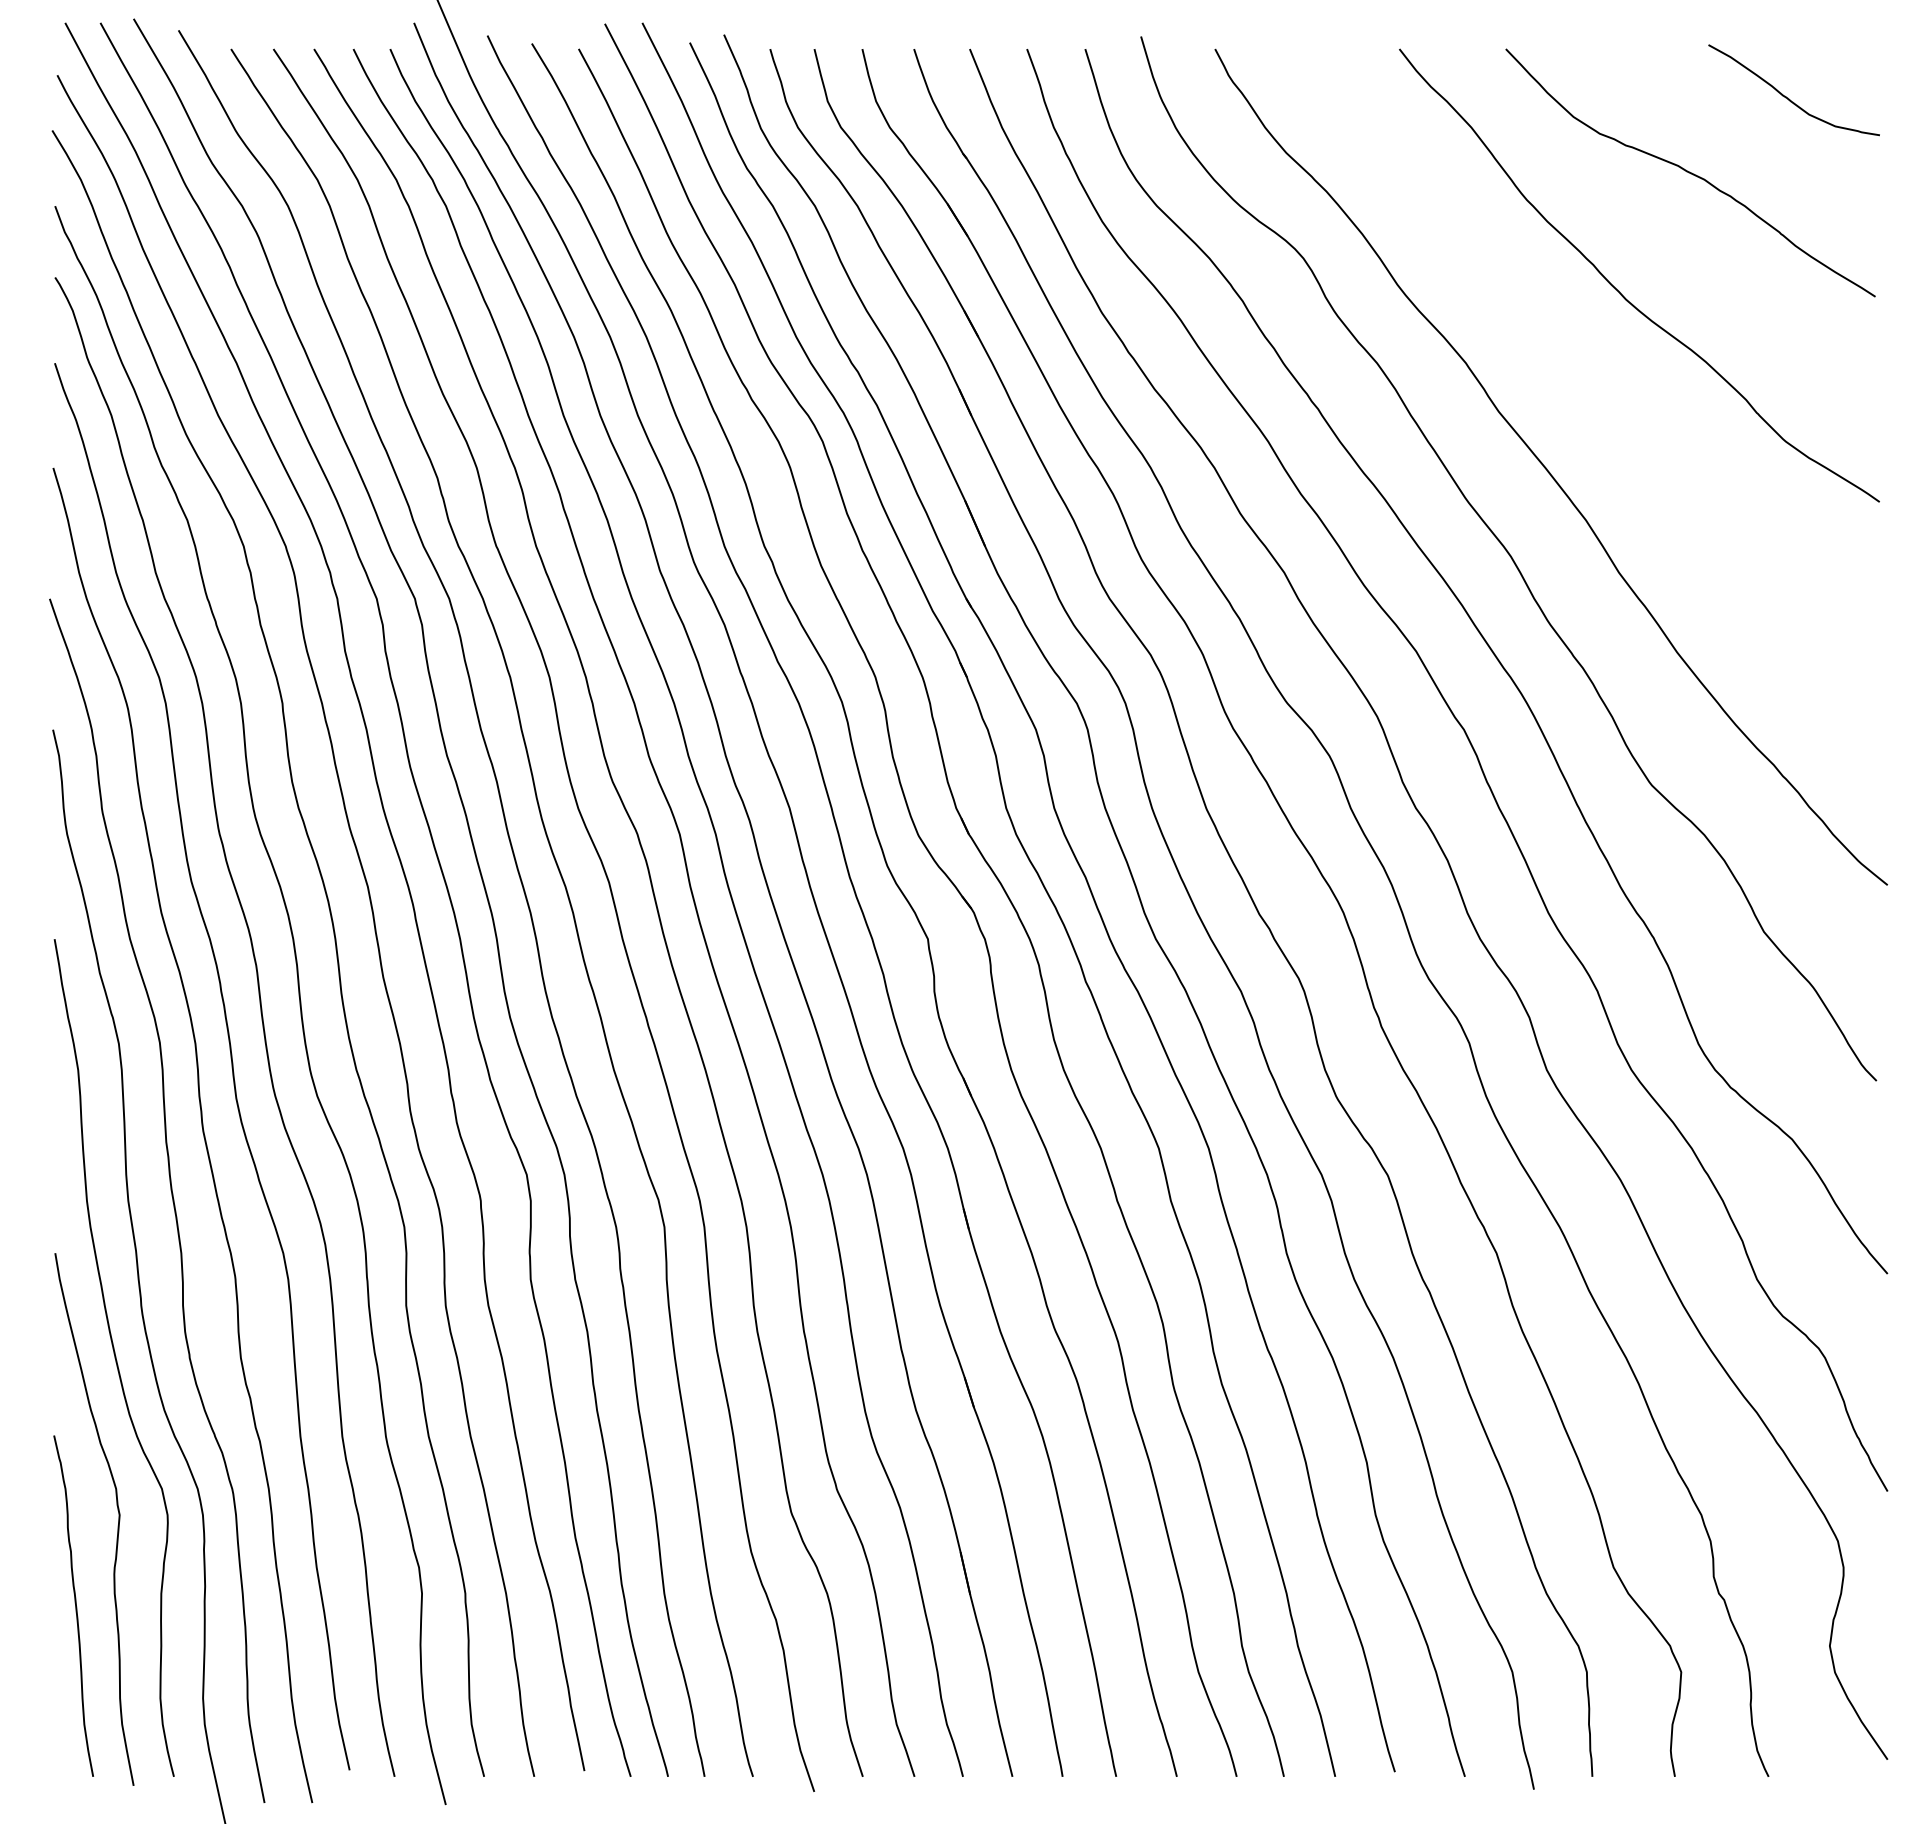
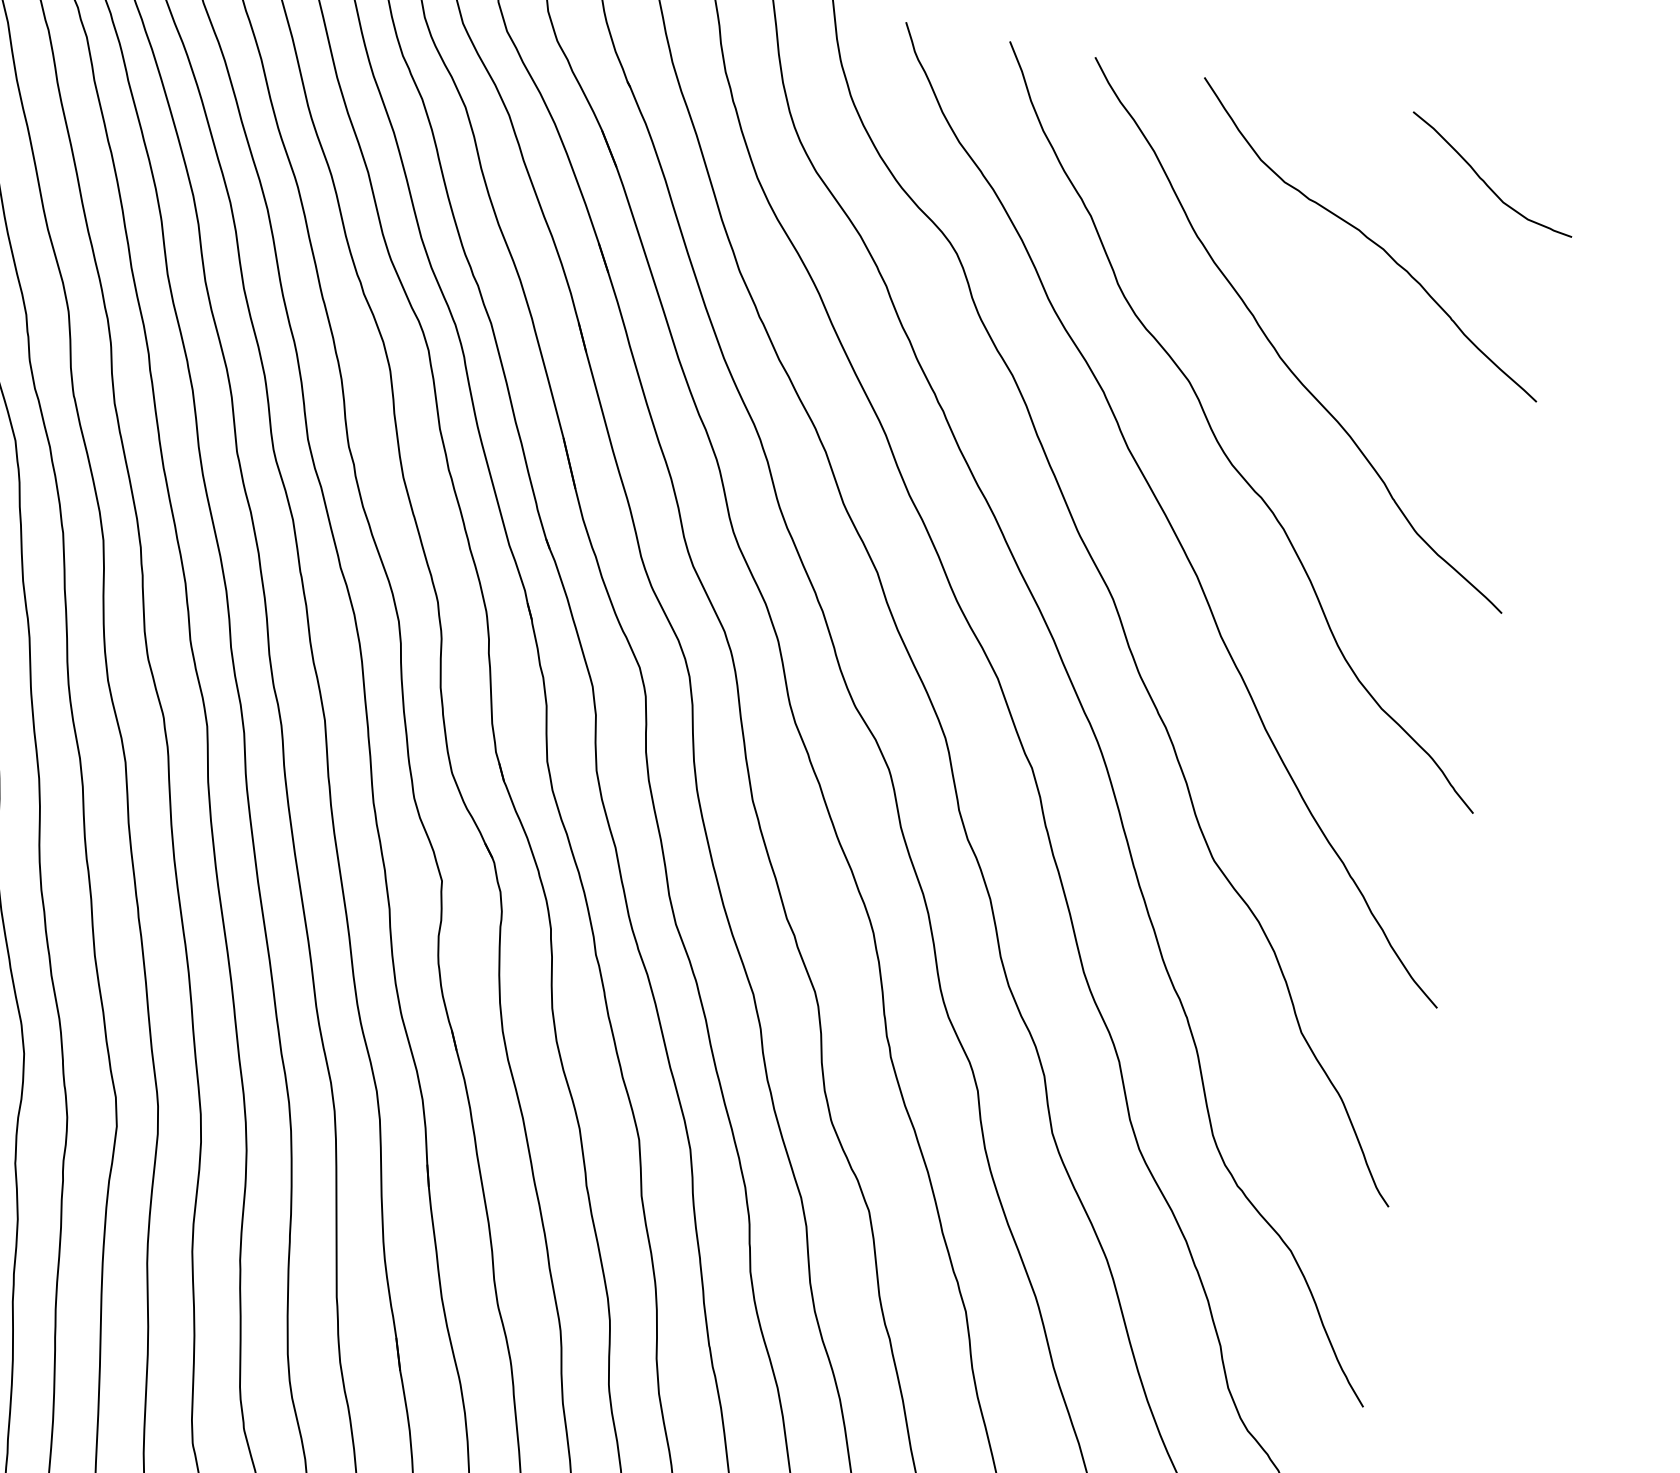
curve: (1581, 387) -> (1217, 439), added

